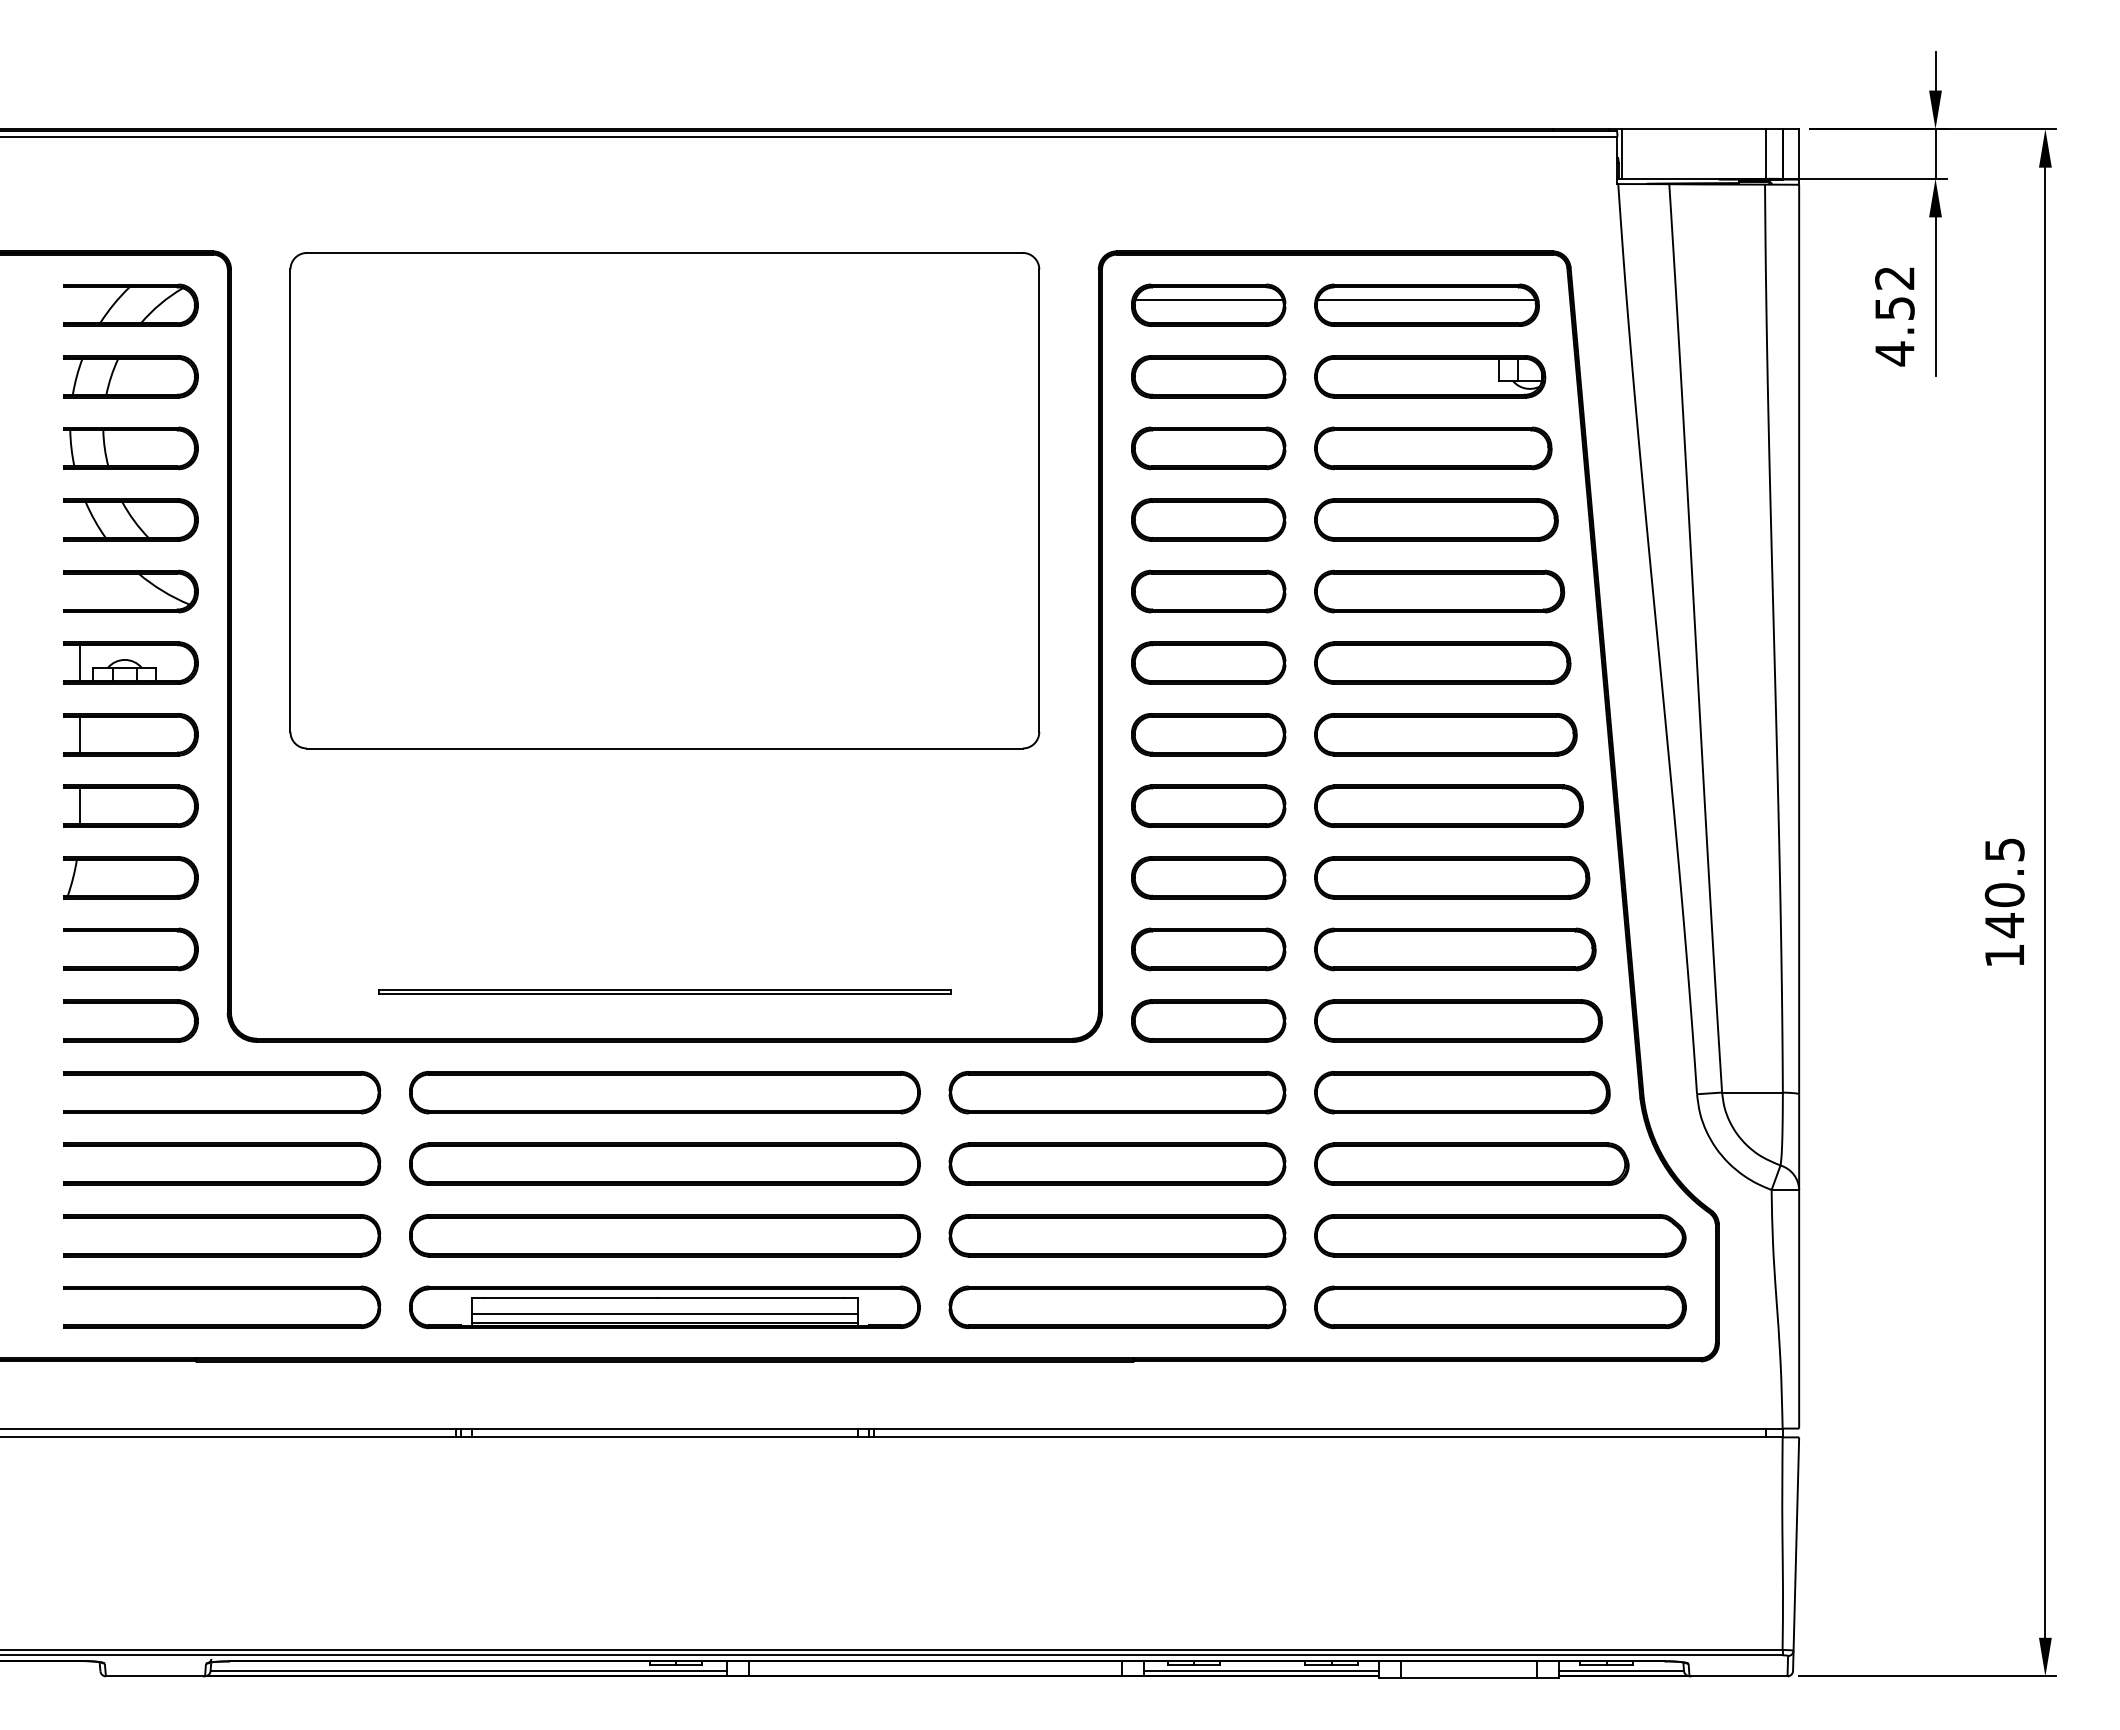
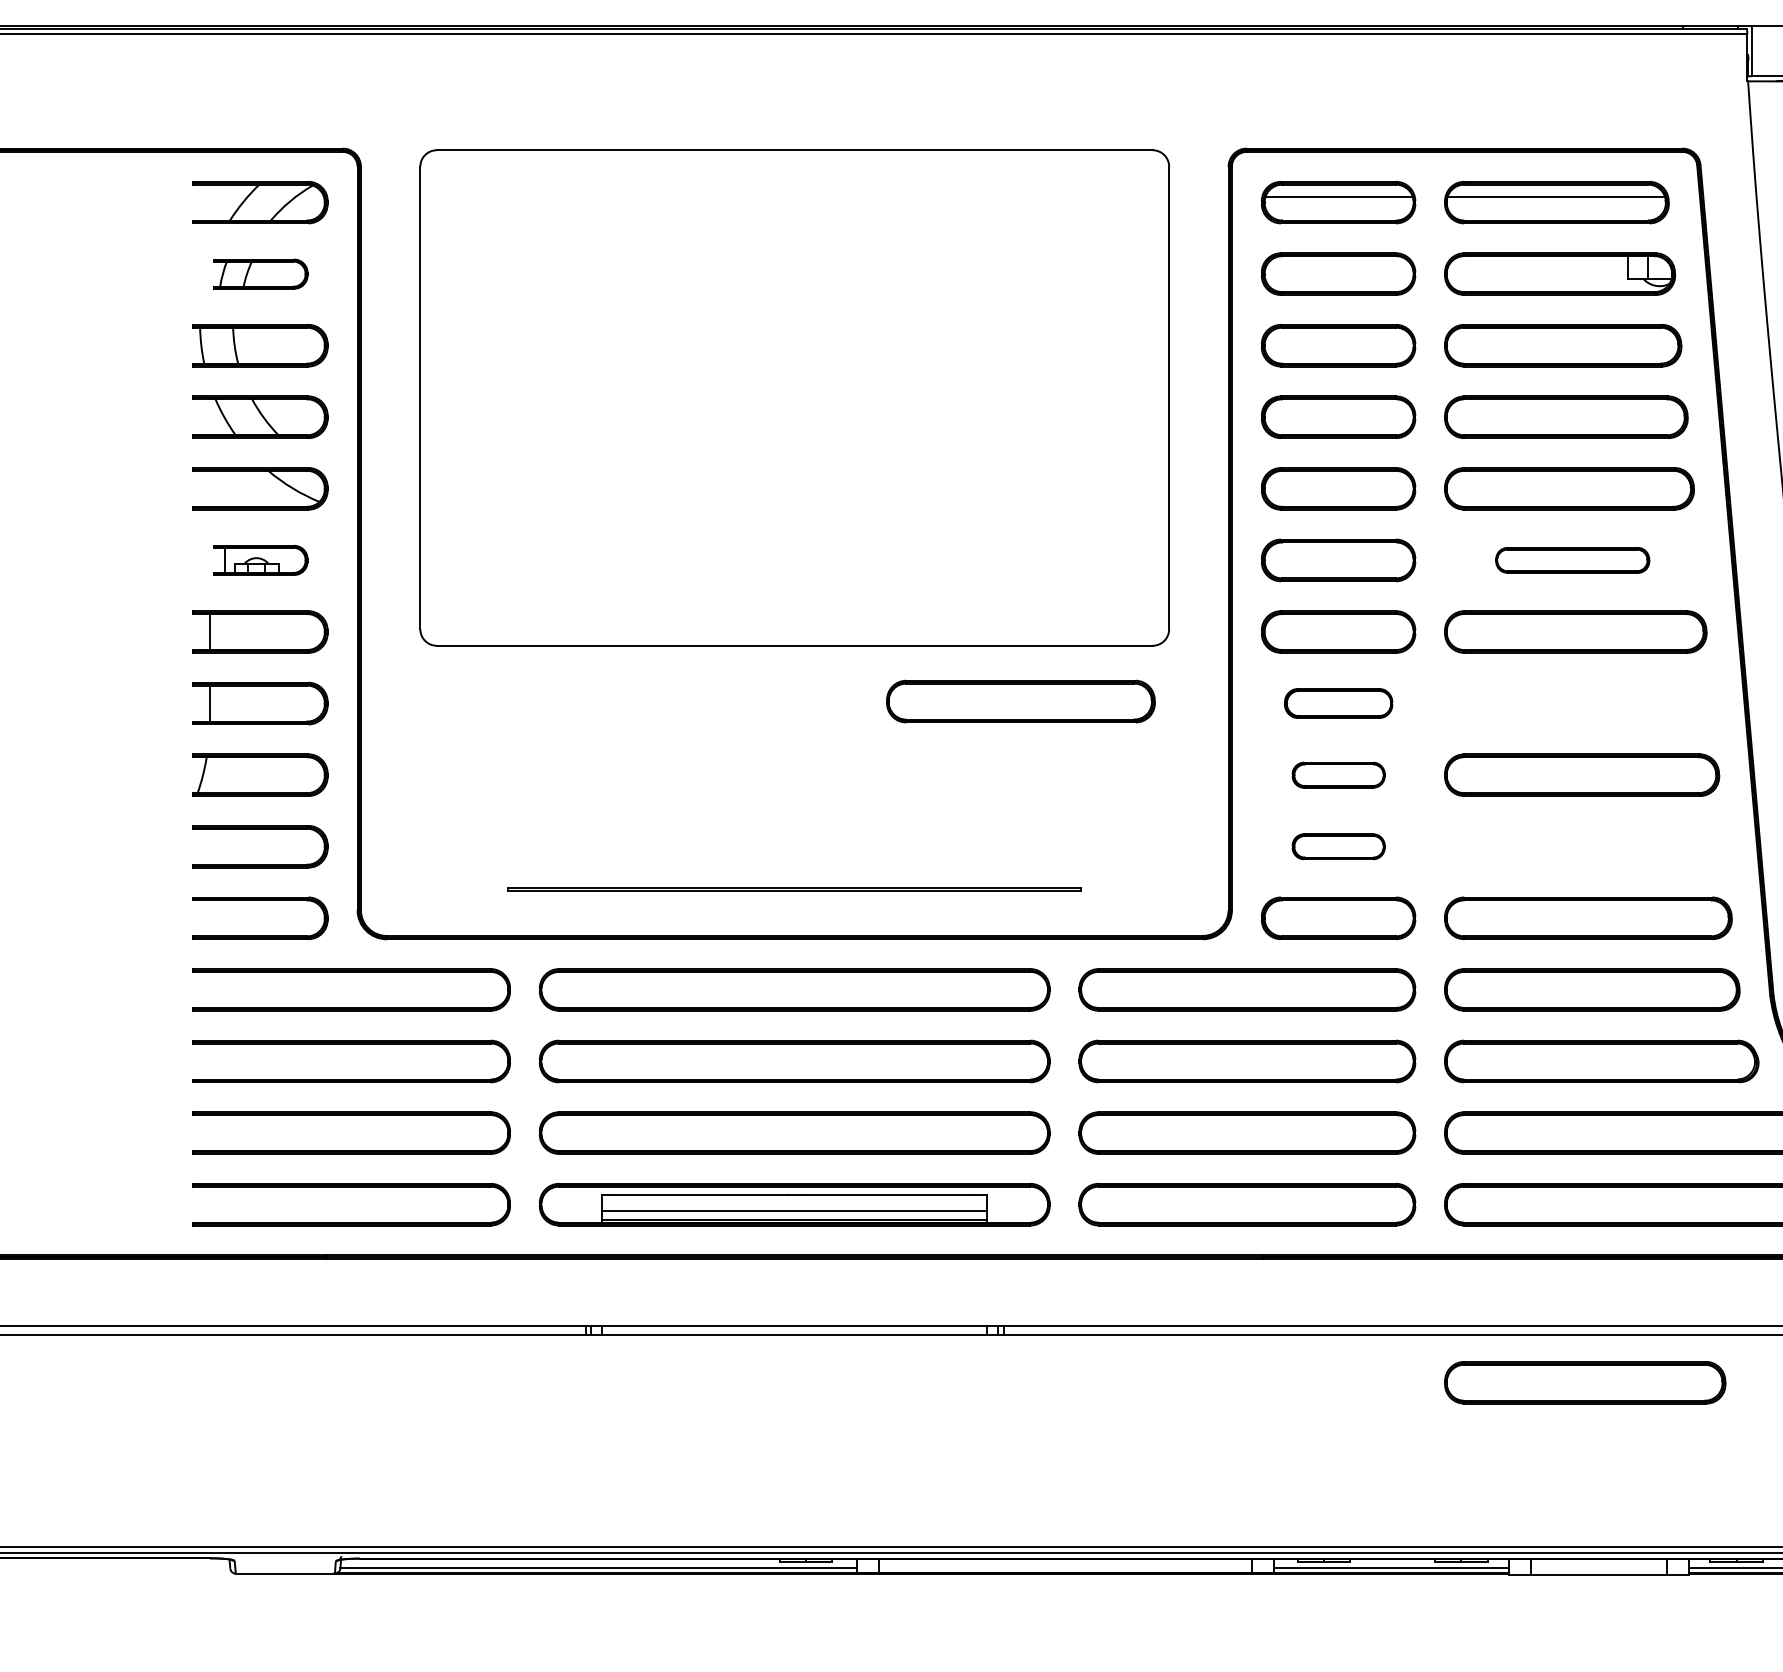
part: (130, 376) -> (260, 273), size x0.7
part: (130, 662) -> (260, 559), size x0.7
part: (1442, 662) -> (1572, 559), size x0.6
part: (1208, 805) -> (1338, 702), size x0.7
part: (1448, 805) -> (1020, 700), moved
part: (1208, 877) -> (1338, 774), size x0.6
part: (1208, 949) -> (1338, 846), size x0.6
part: (1455, 949) -> (1585, 1382), moved

